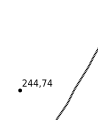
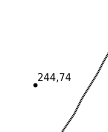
text: (35, 85) -> (52, 79), moved

